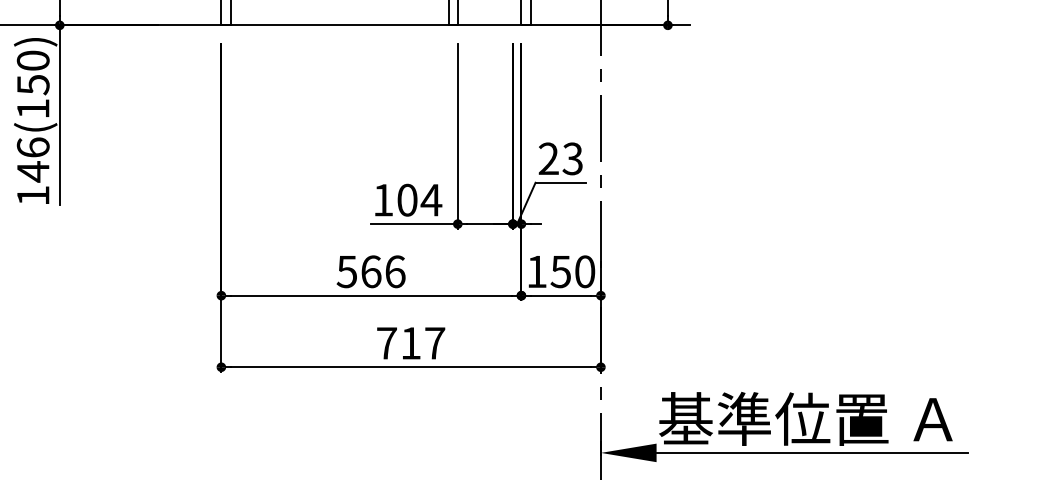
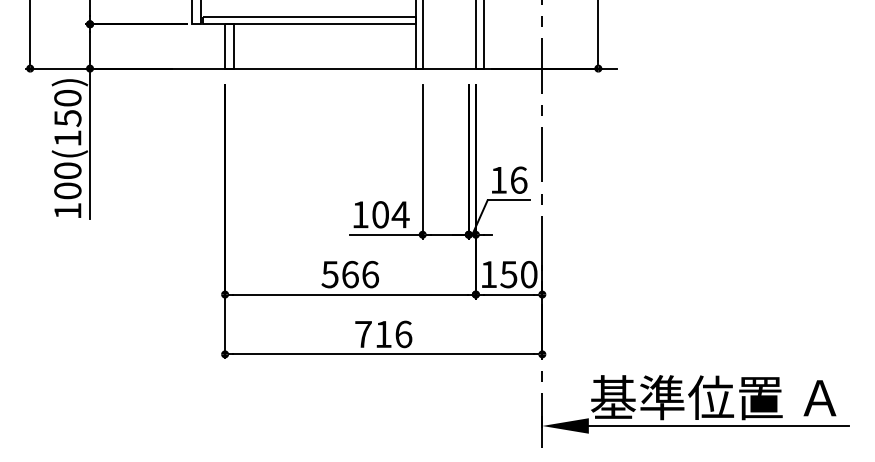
text: (560, 158) -> (508, 179), 23 -> 16
text: (32, 160) -> (67, 181), 146(150) -> 100(150)
text: (434, 343) -> (403, 334), 717 -> 716

